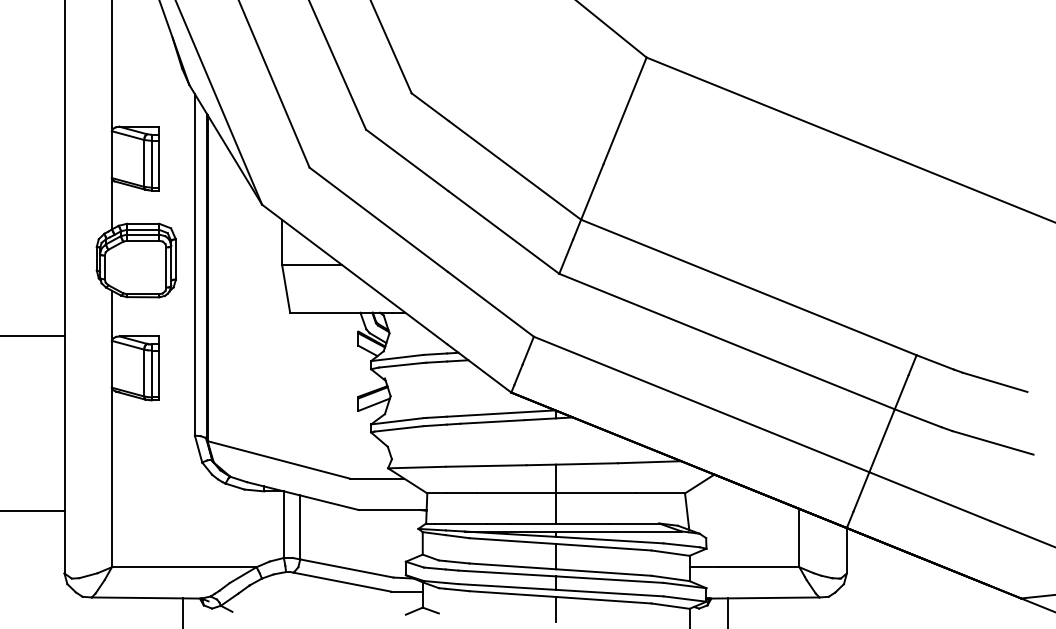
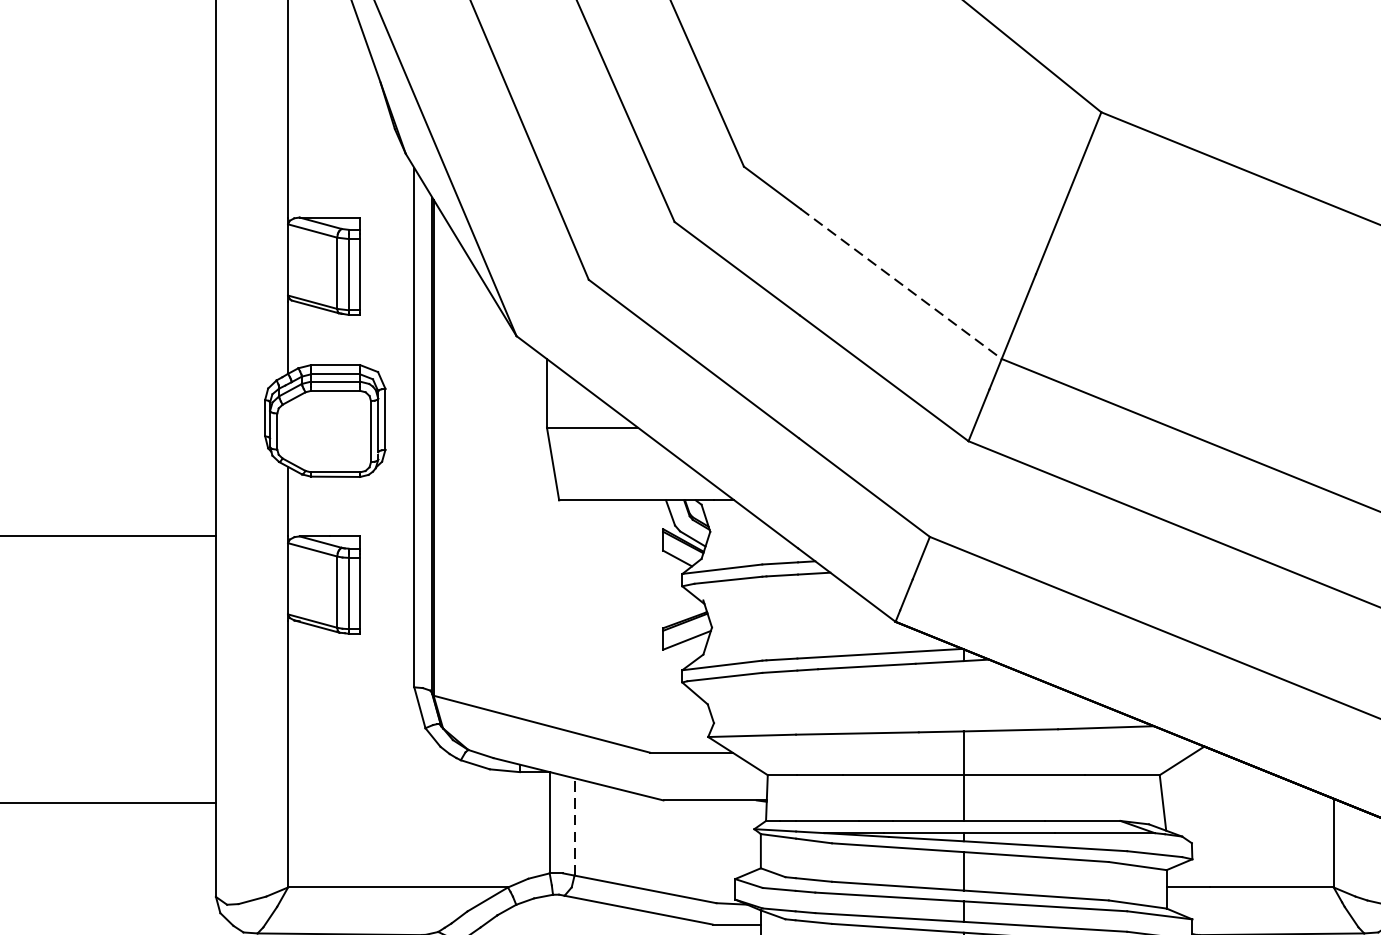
line: (515, 170) -> (901, 284), solid -> dashed
line: (300, 527) -> (574, 827), solid -> dashed

